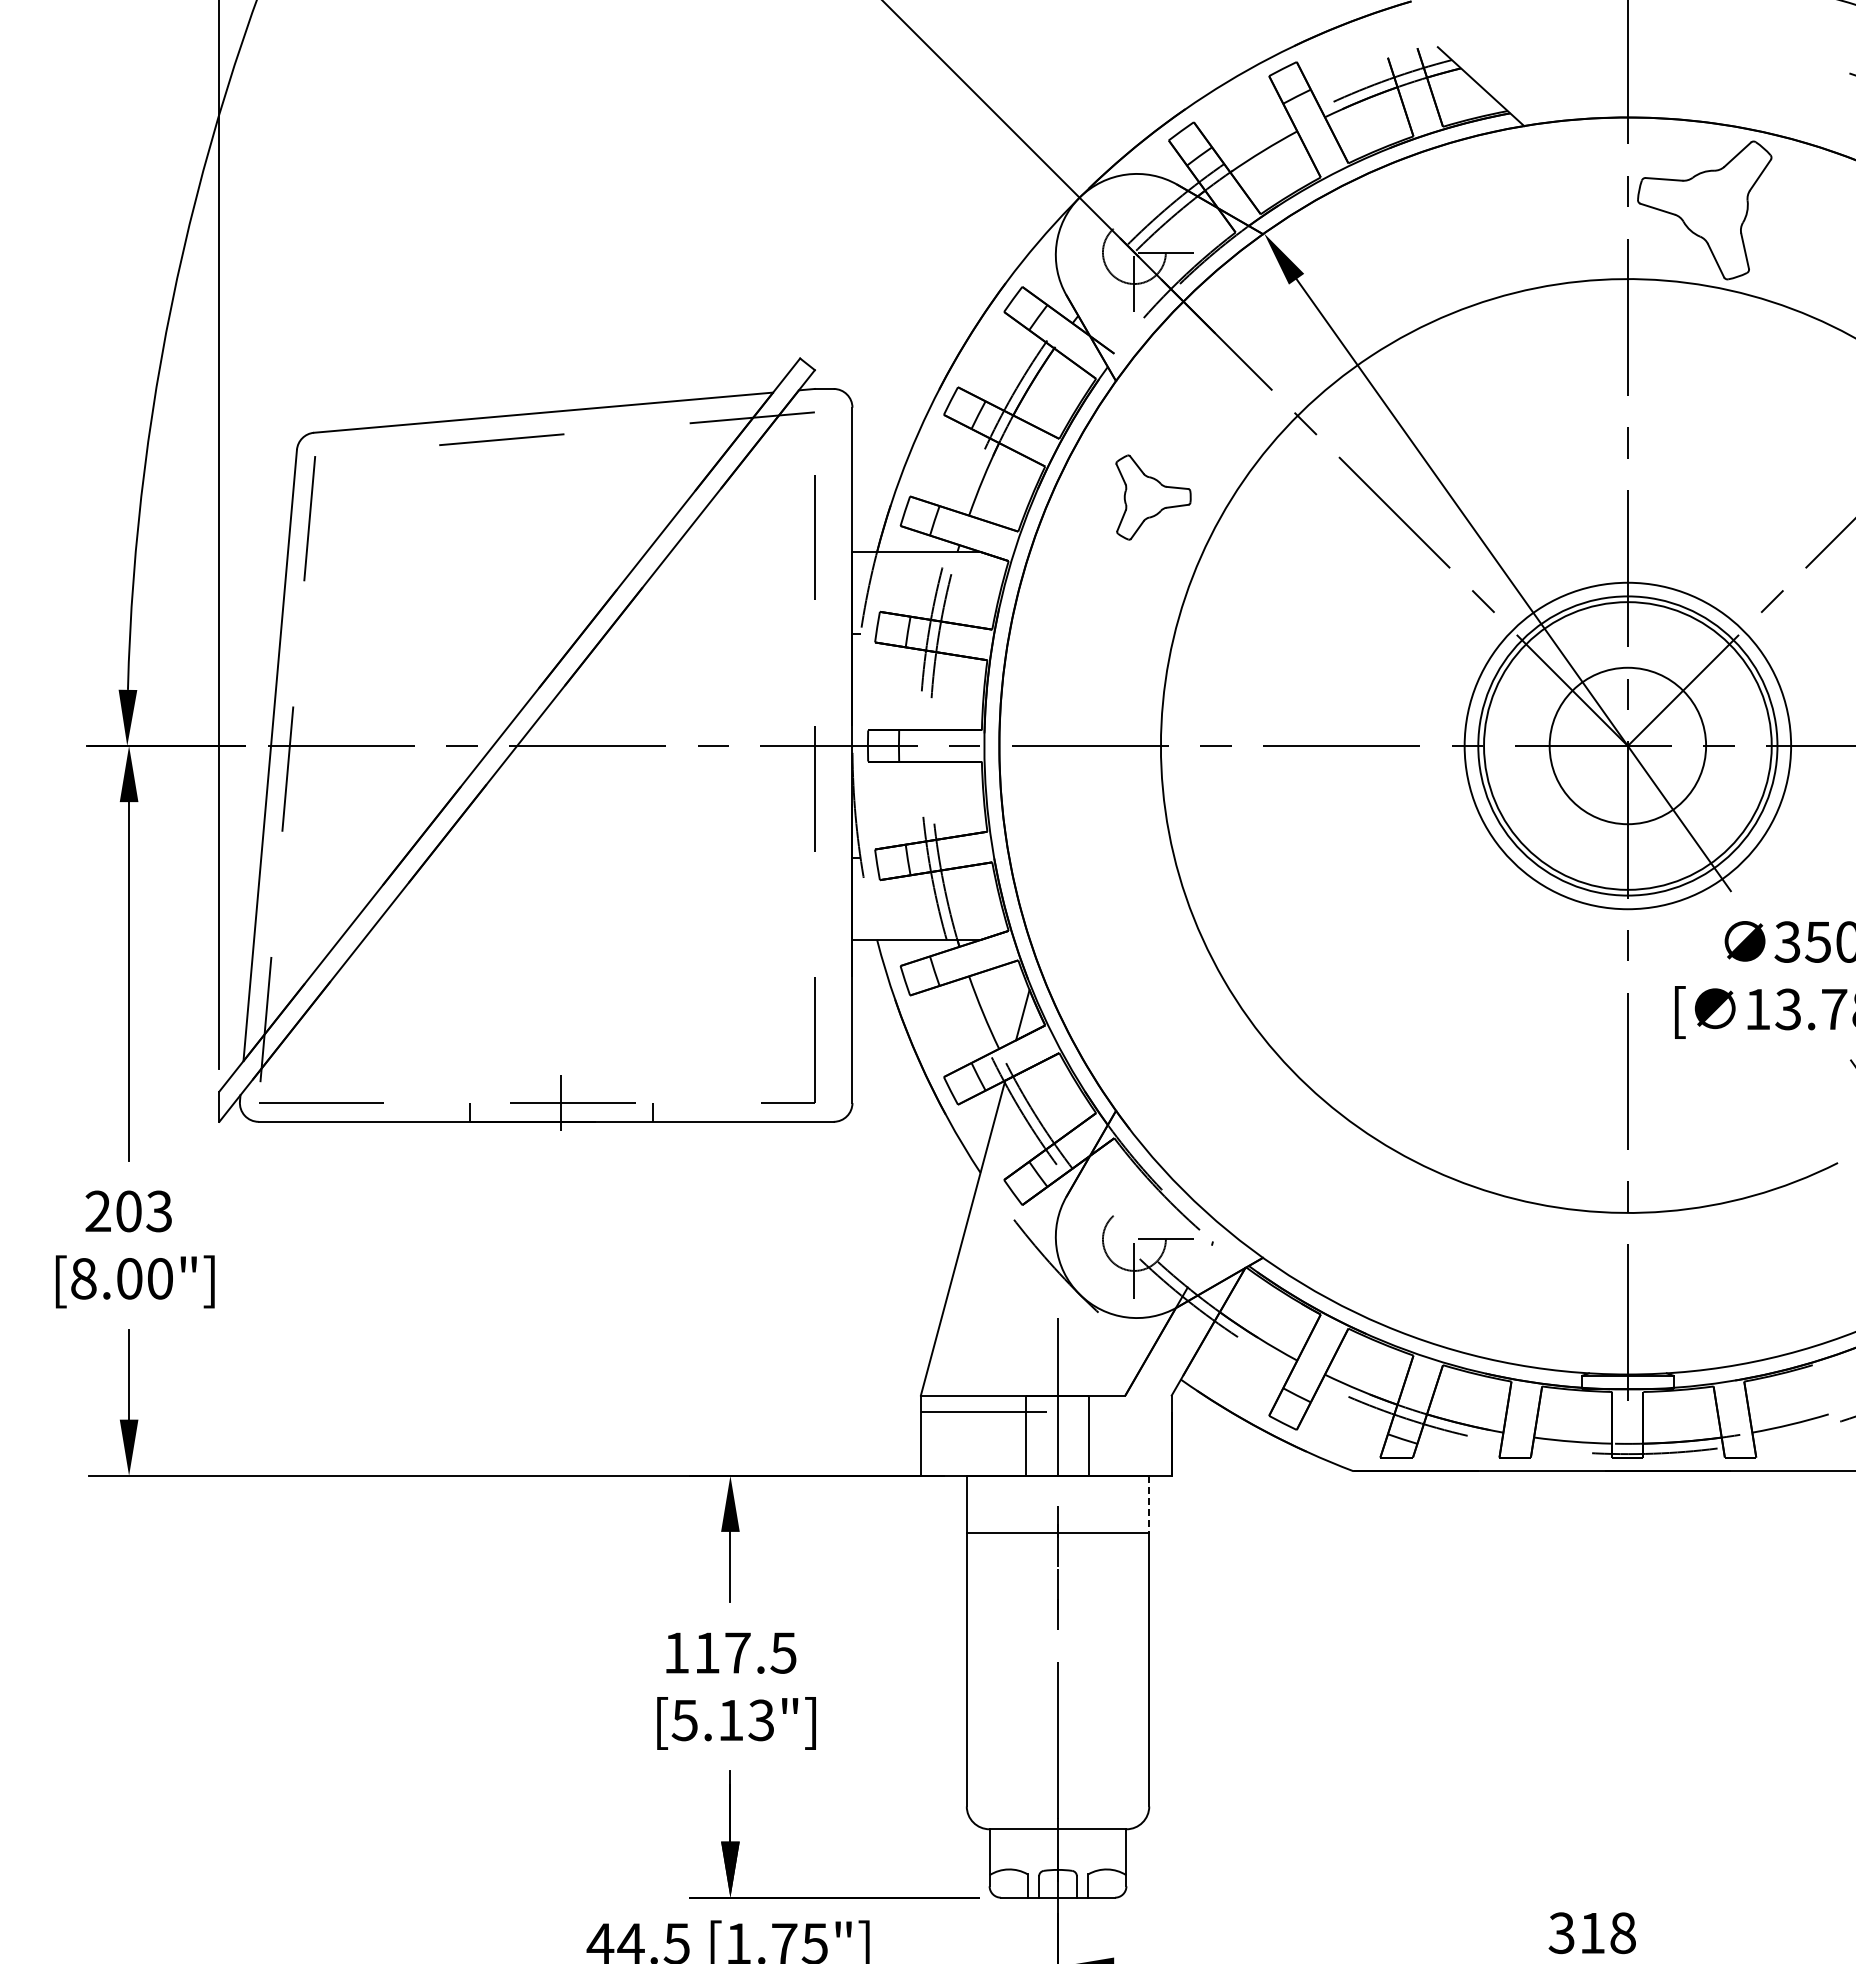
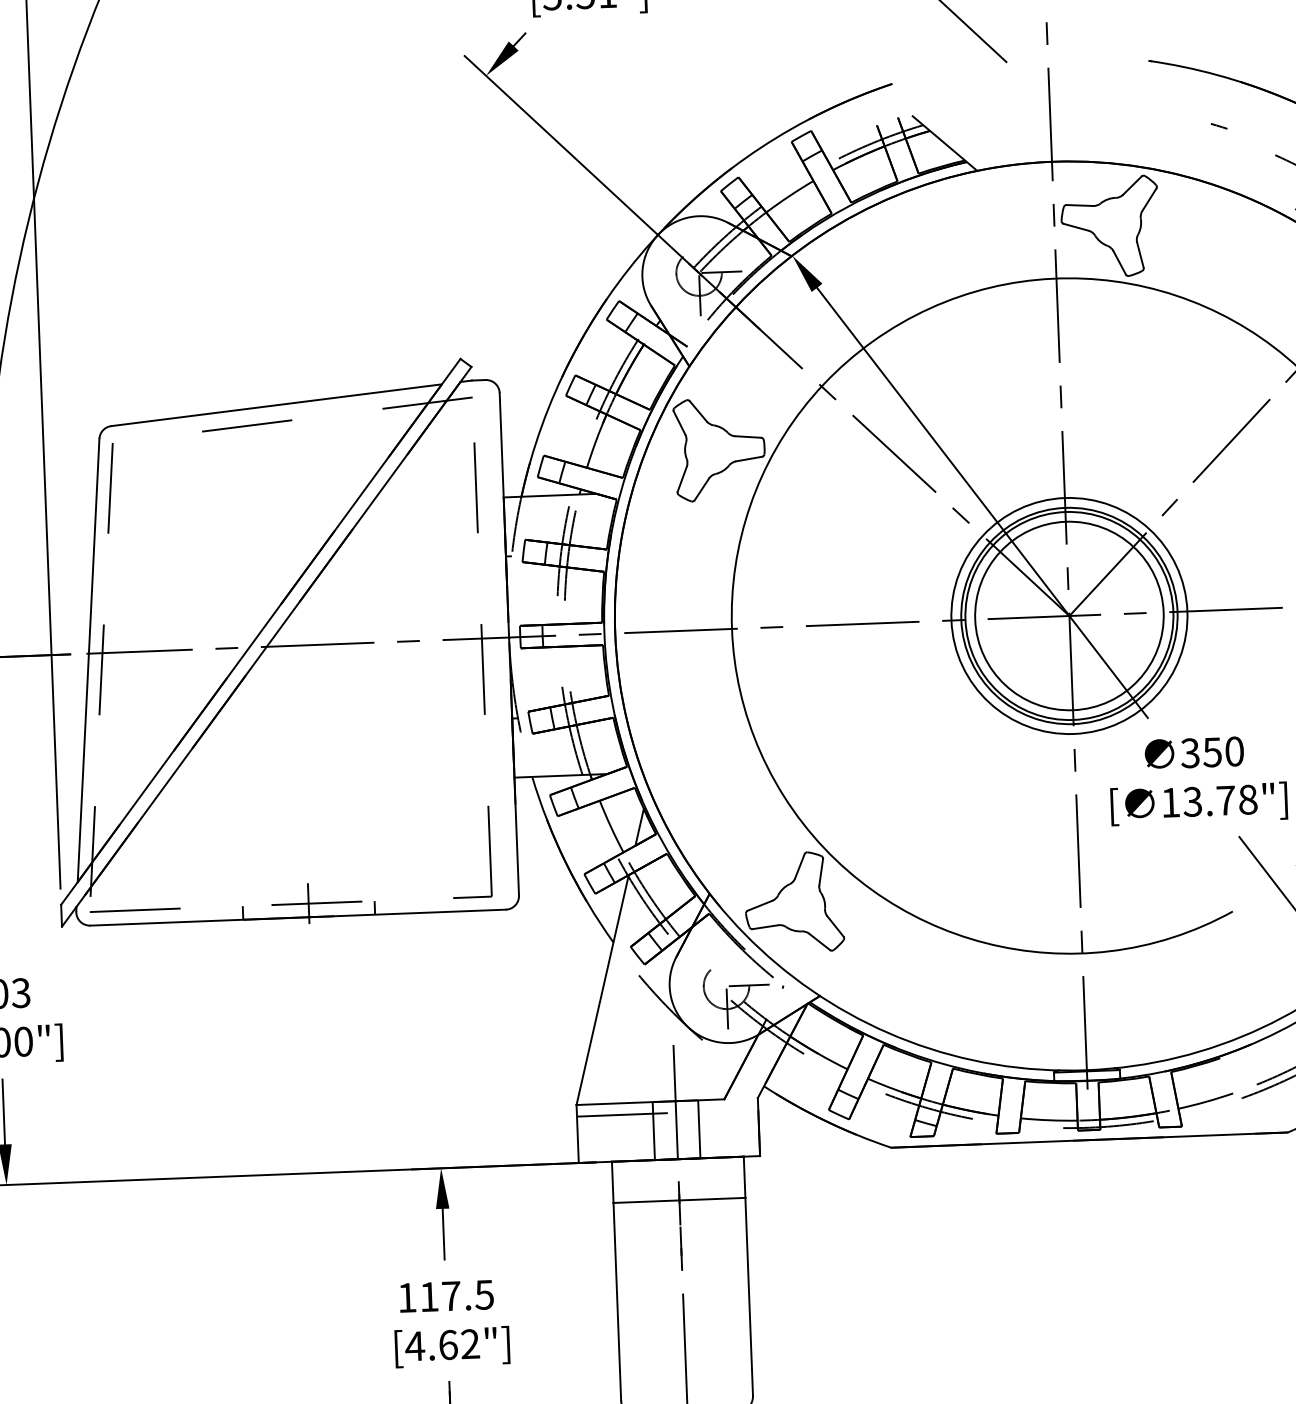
part: (1153, 497) -> (719, 449), size x1.67
circle: (1627, 745) -> (1069, 615), size x1.67
part: (1232, 1126) -> (794, 901), added
line: (1149, 1504) -> (744, 1177), dashed -> solid
text: (722, 1720) -> (442, 1345), [5.13"] -> [4.62"]

